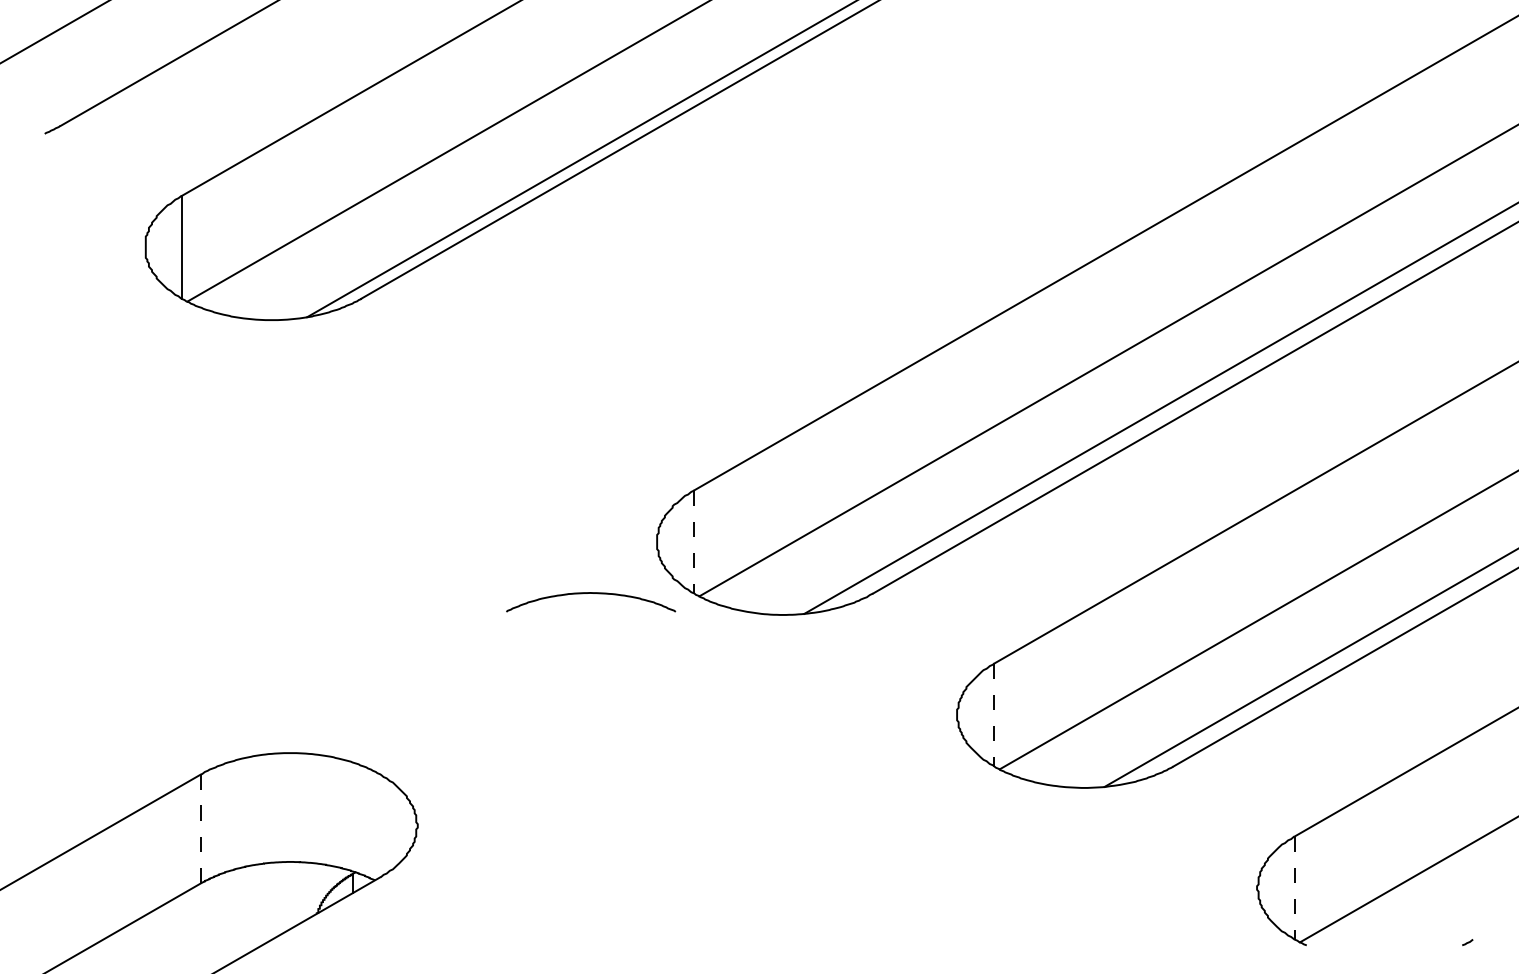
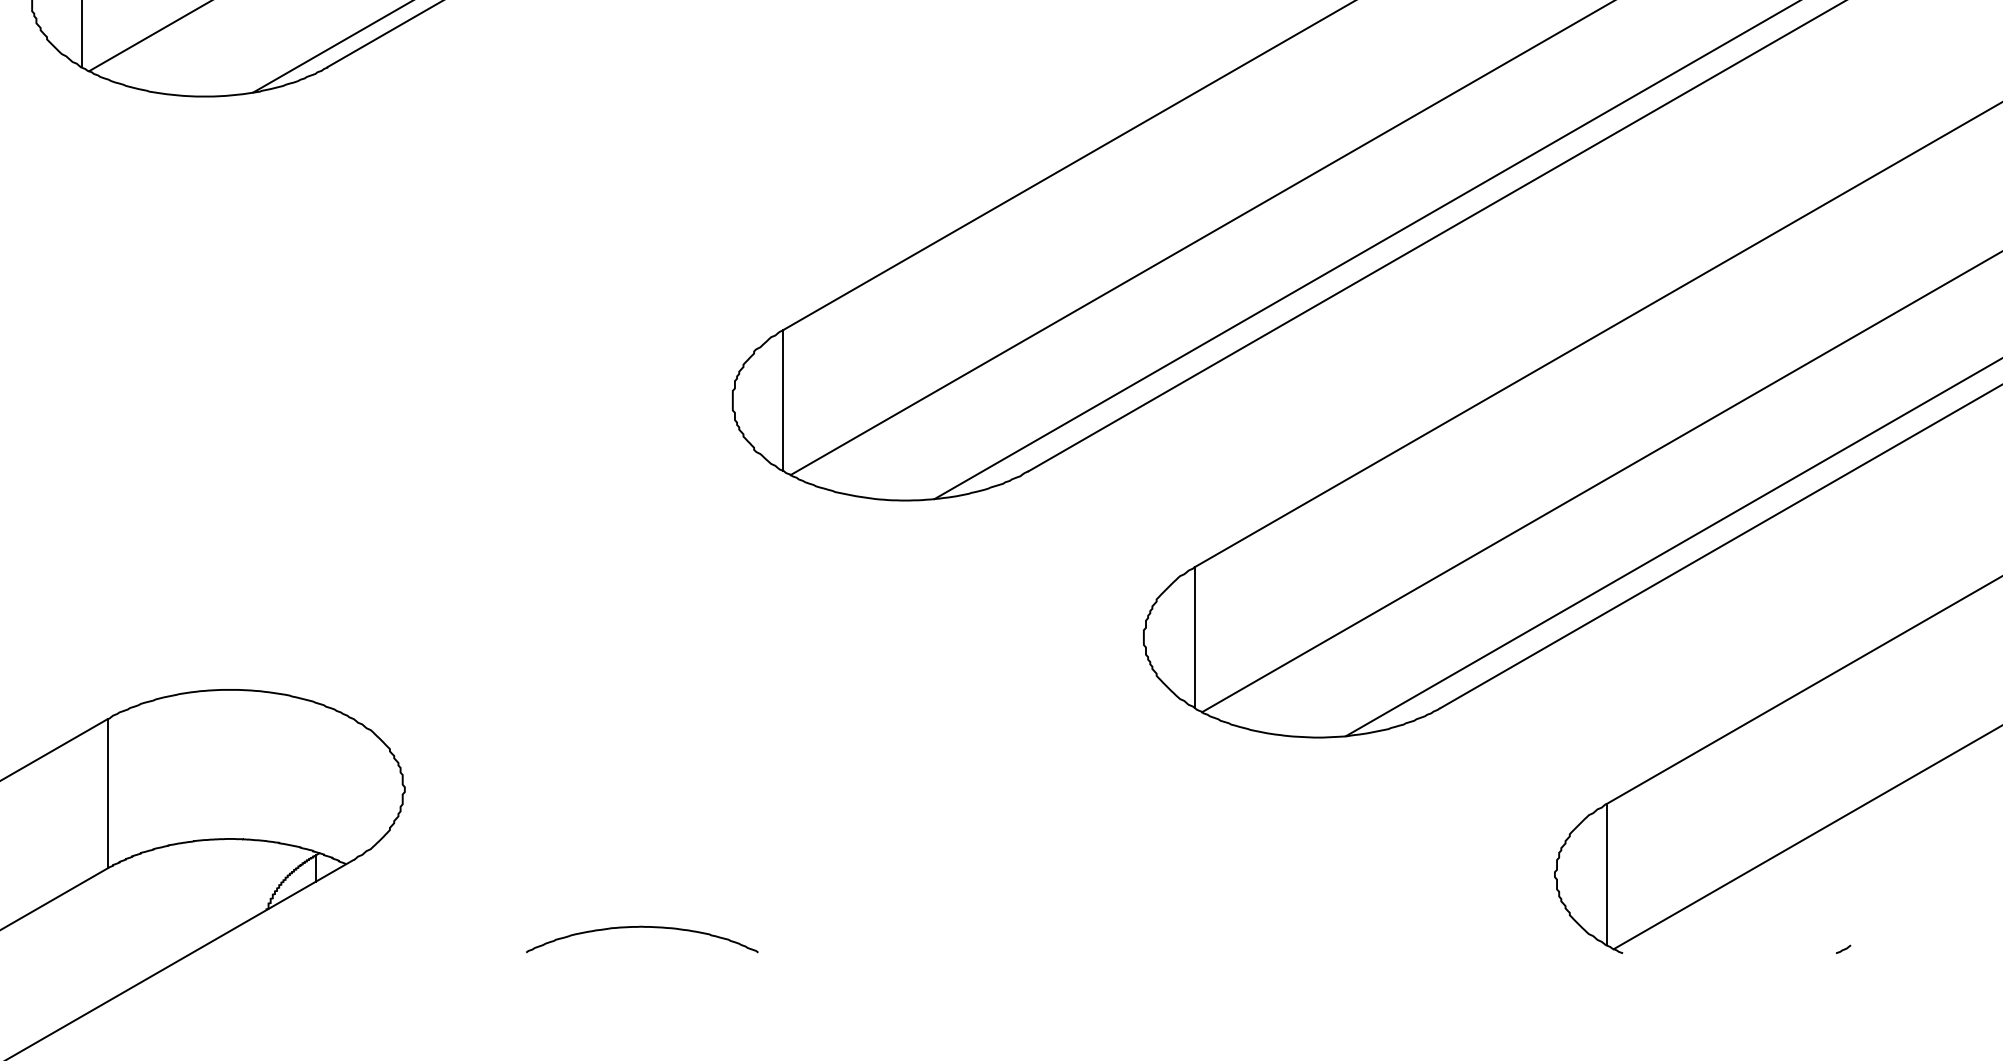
line: (694, 542) -> (784, 401), dashed -> solid
curve: (591, 593) -> (642, 927), moved
line: (994, 715) -> (1195, 638), dashed -> solid
line: (201, 829) -> (108, 794), dashed -> solid
line: (1294, 888) -> (1606, 875), dashed -> solid

